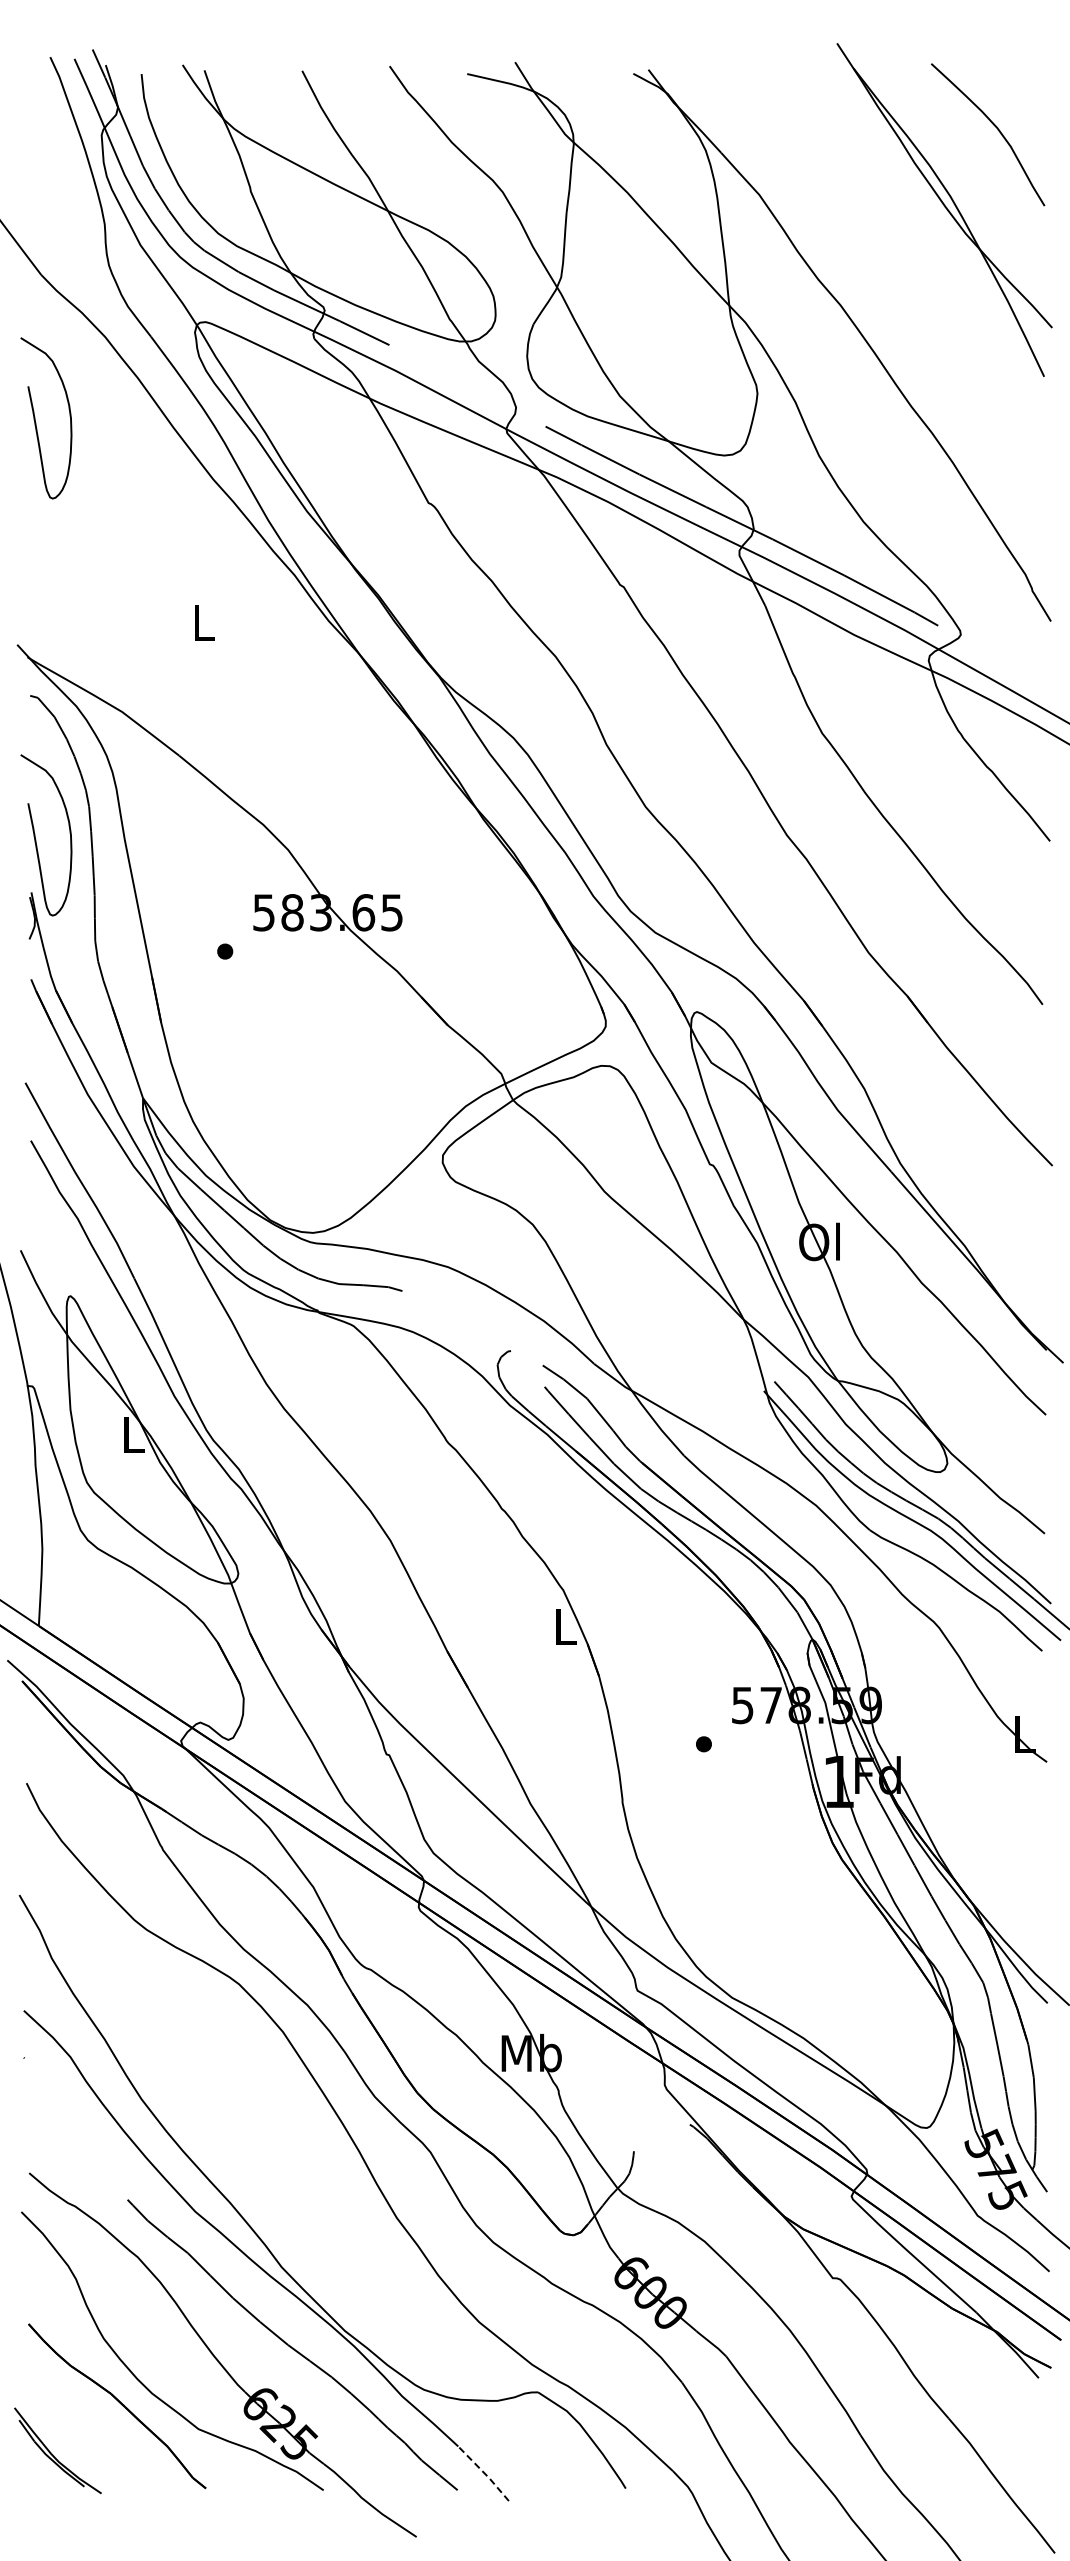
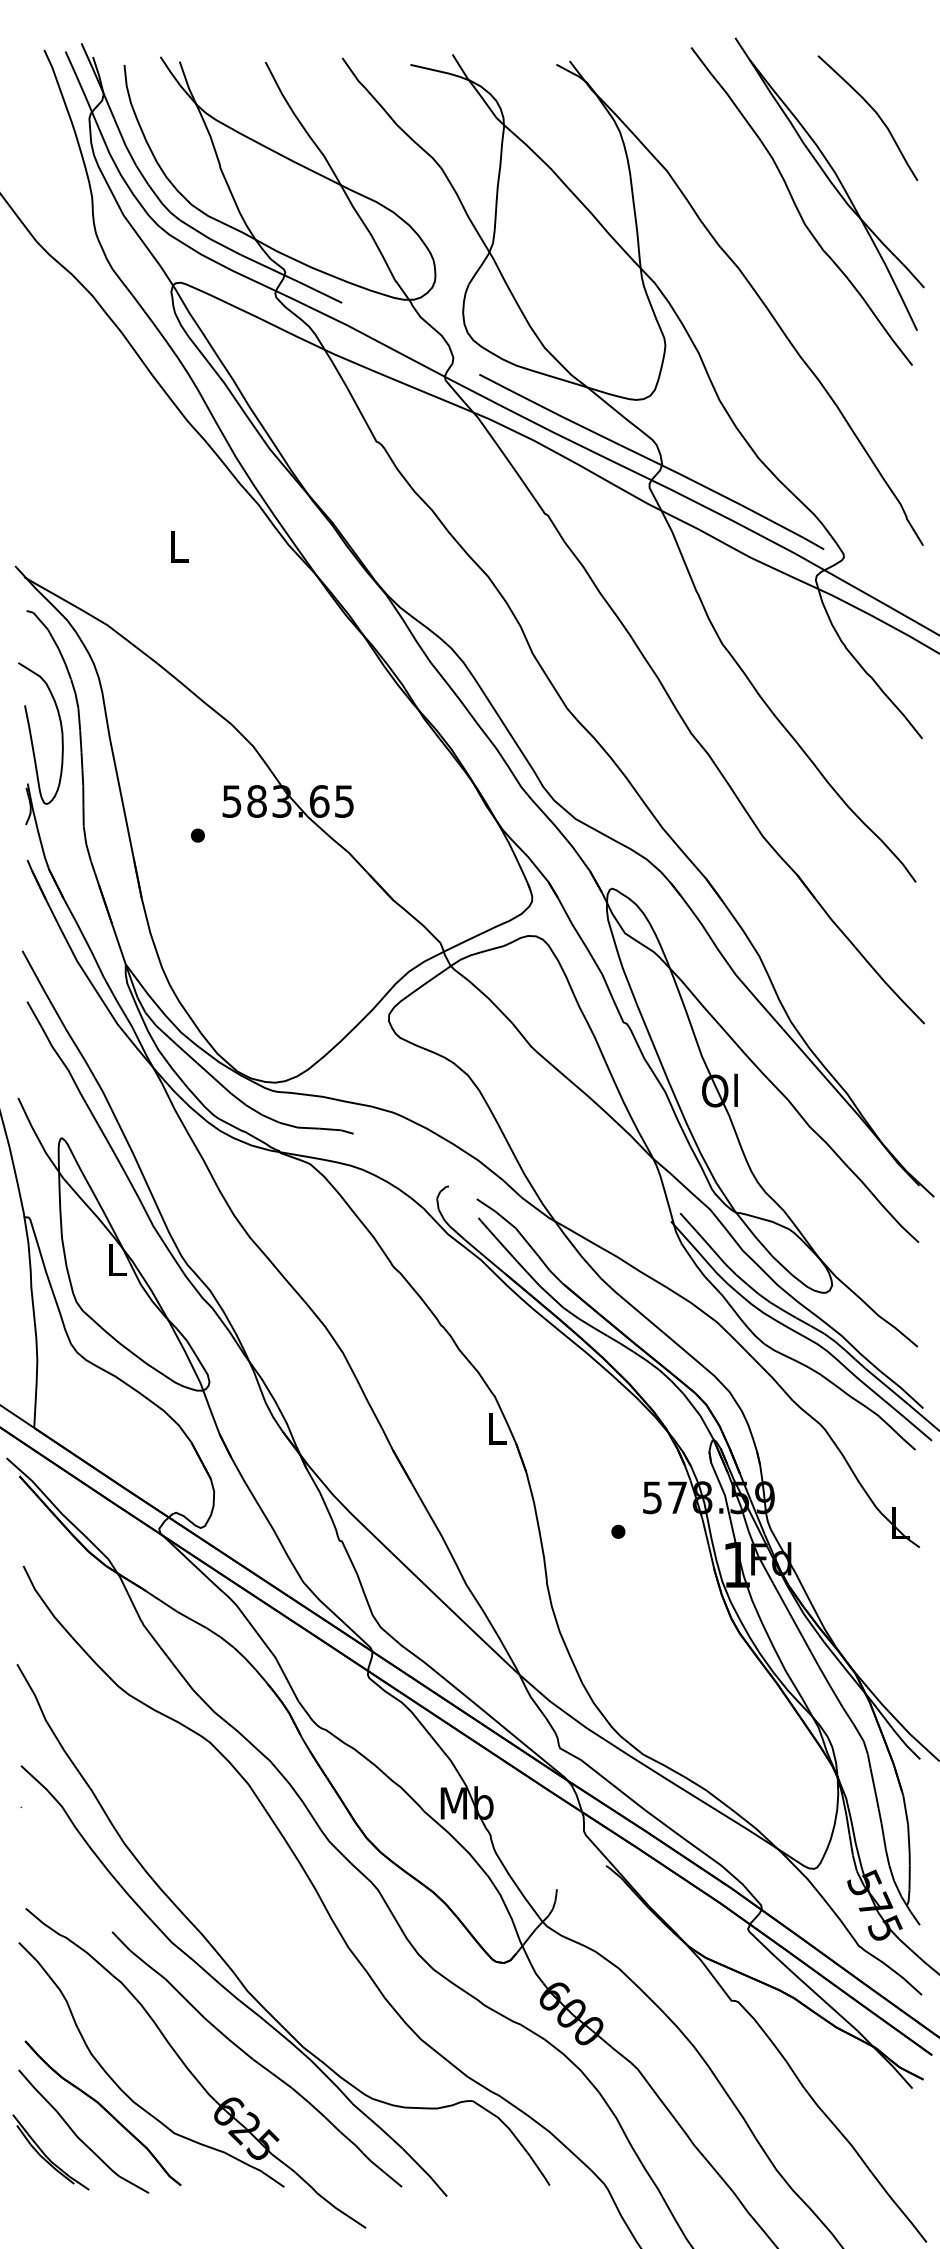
curve: (908, 237) -> (798, 208), added
curve: (36, 422) -> (32, 370), removed
curve: (87, 2430) -> (76, 2134), added
line: (484, 2473) -> (425, 2172), dashed -> solid

